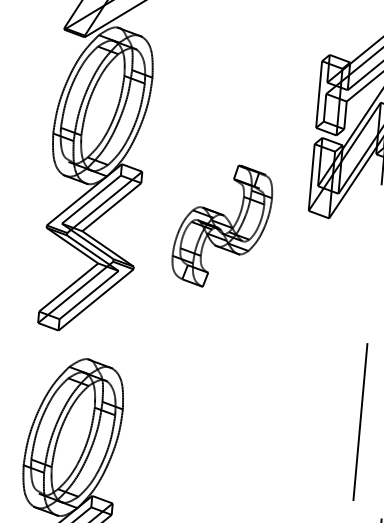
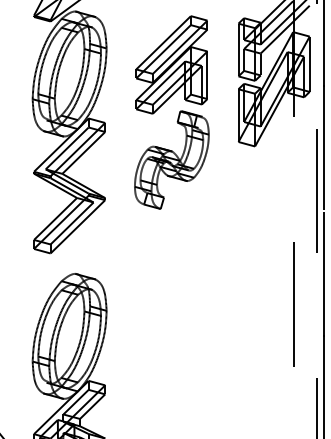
part: (232, 105) -> (171, 64), added

